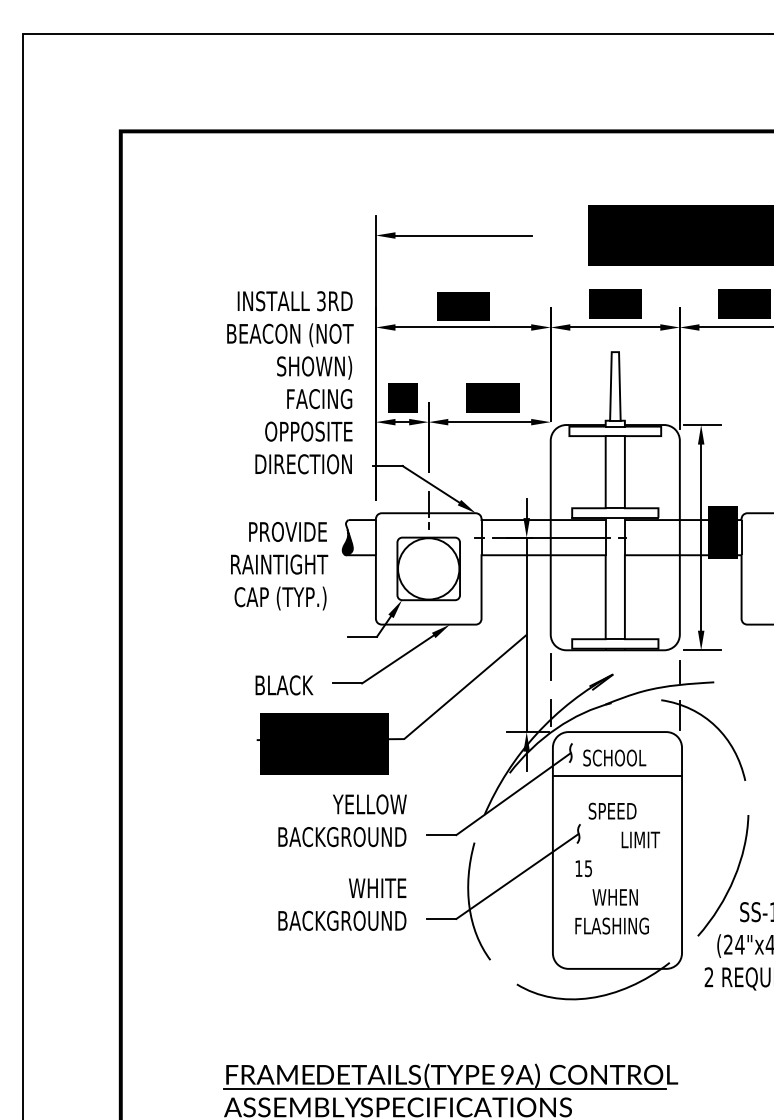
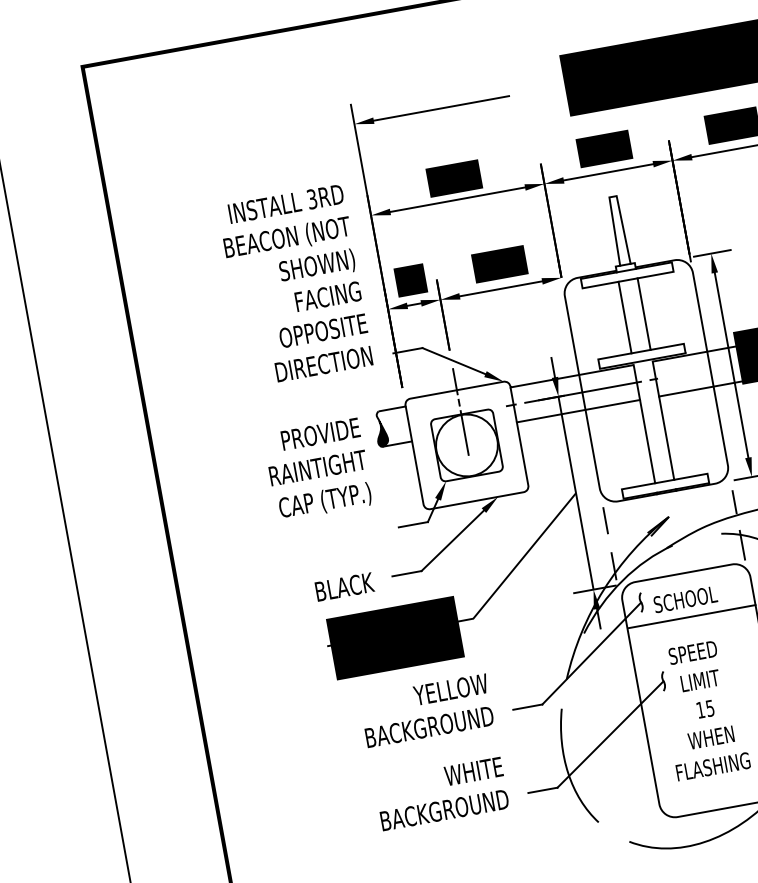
line: (428, 556) -> (464, 433), added
text: (640, 839) -> (700, 680), moved
text: (583, 868) -> (705, 709), moved

